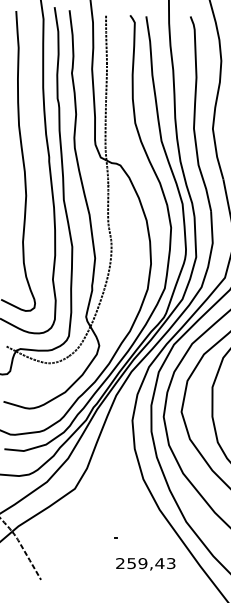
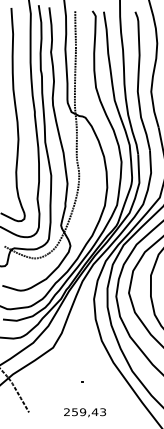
text: (145, 564) -> (84, 412), moved

